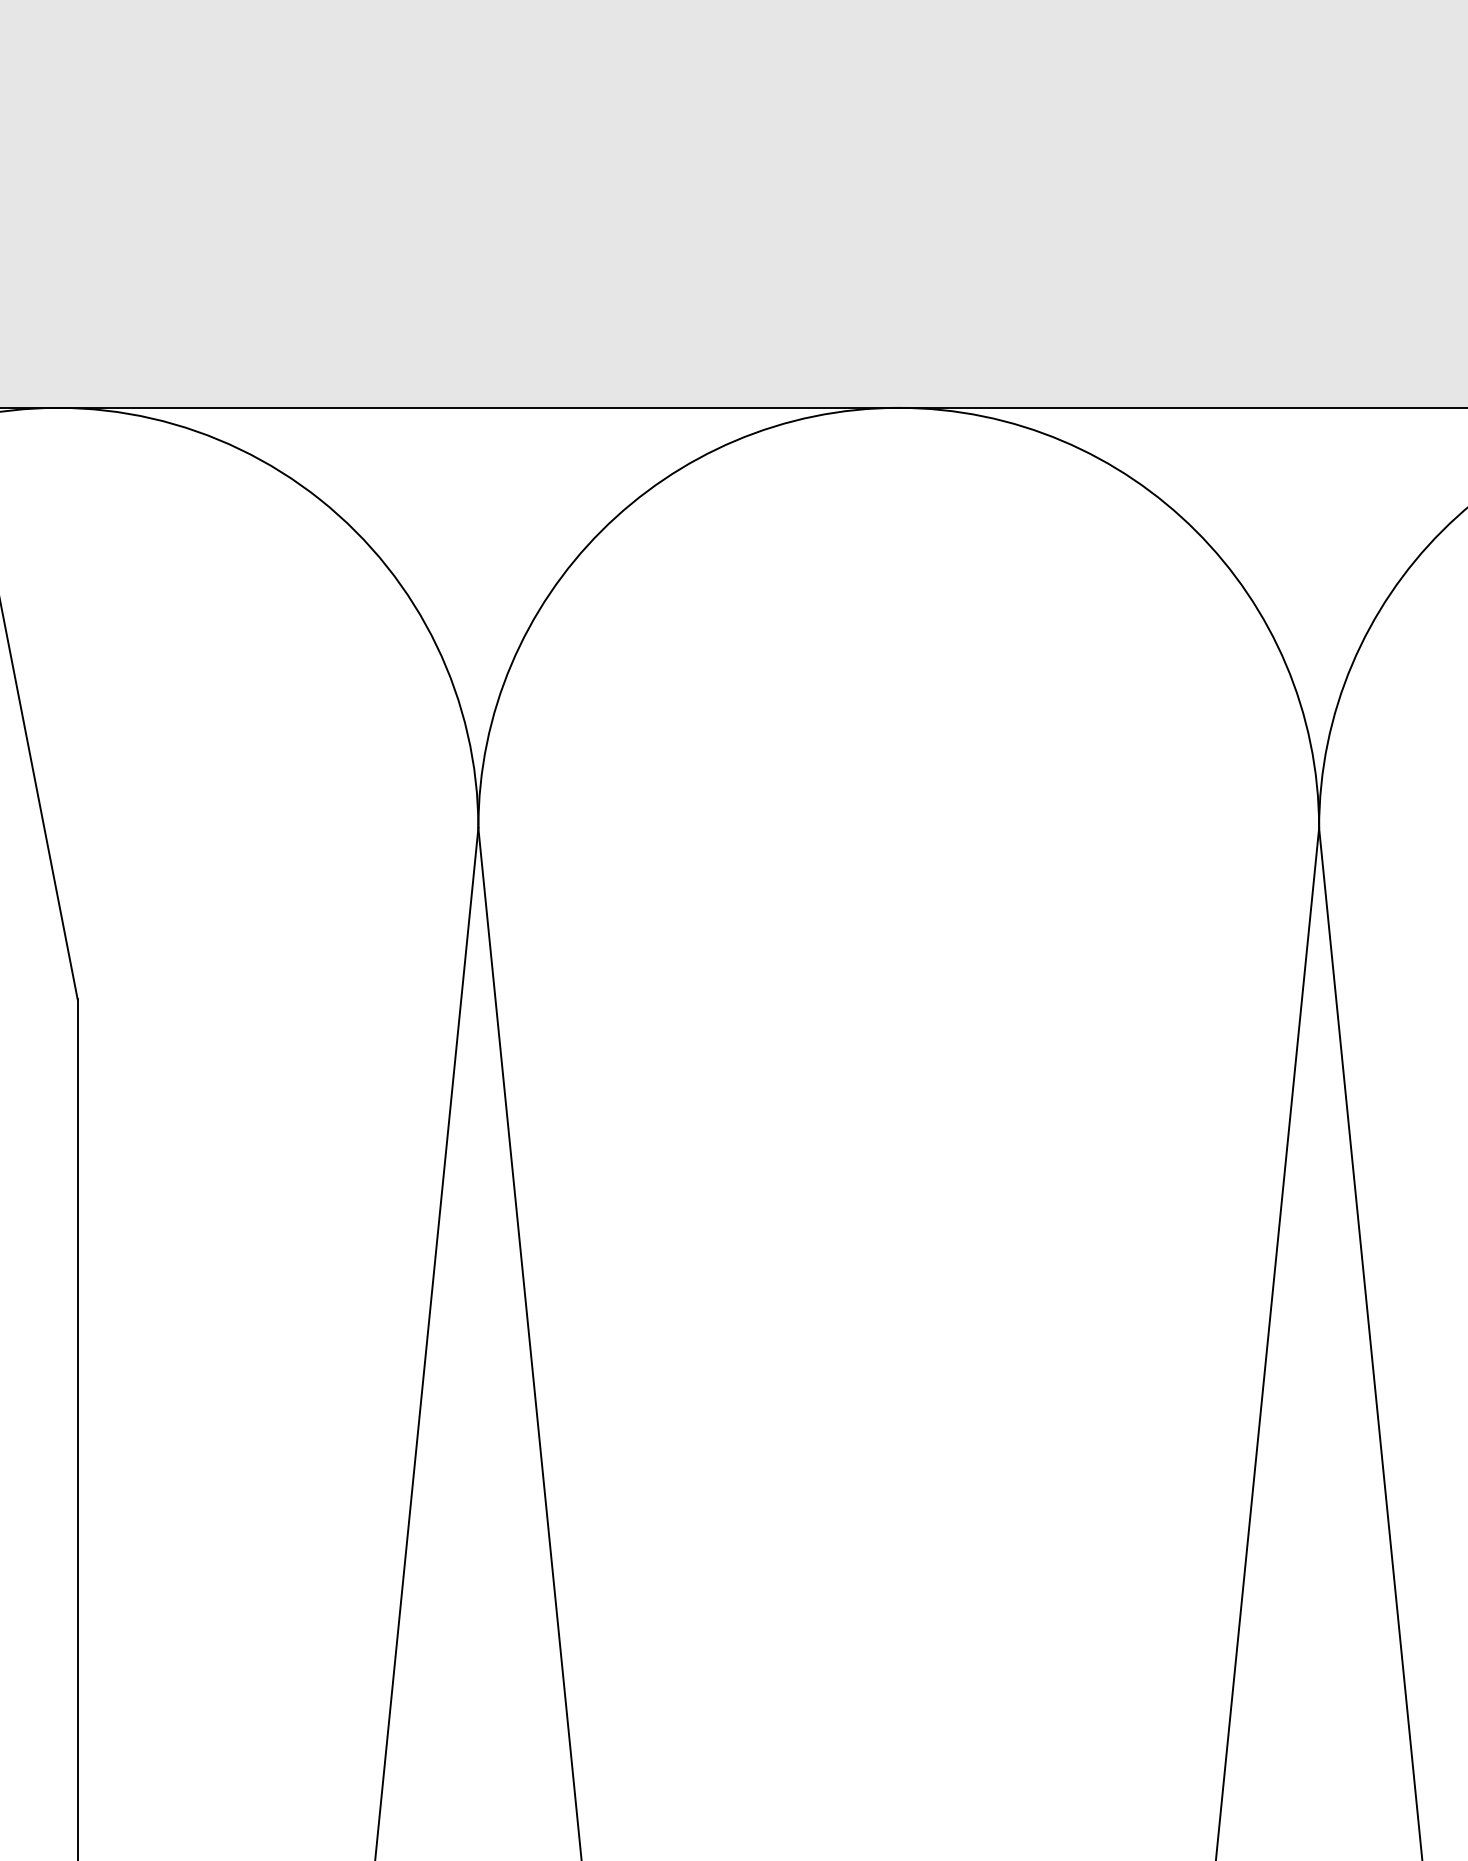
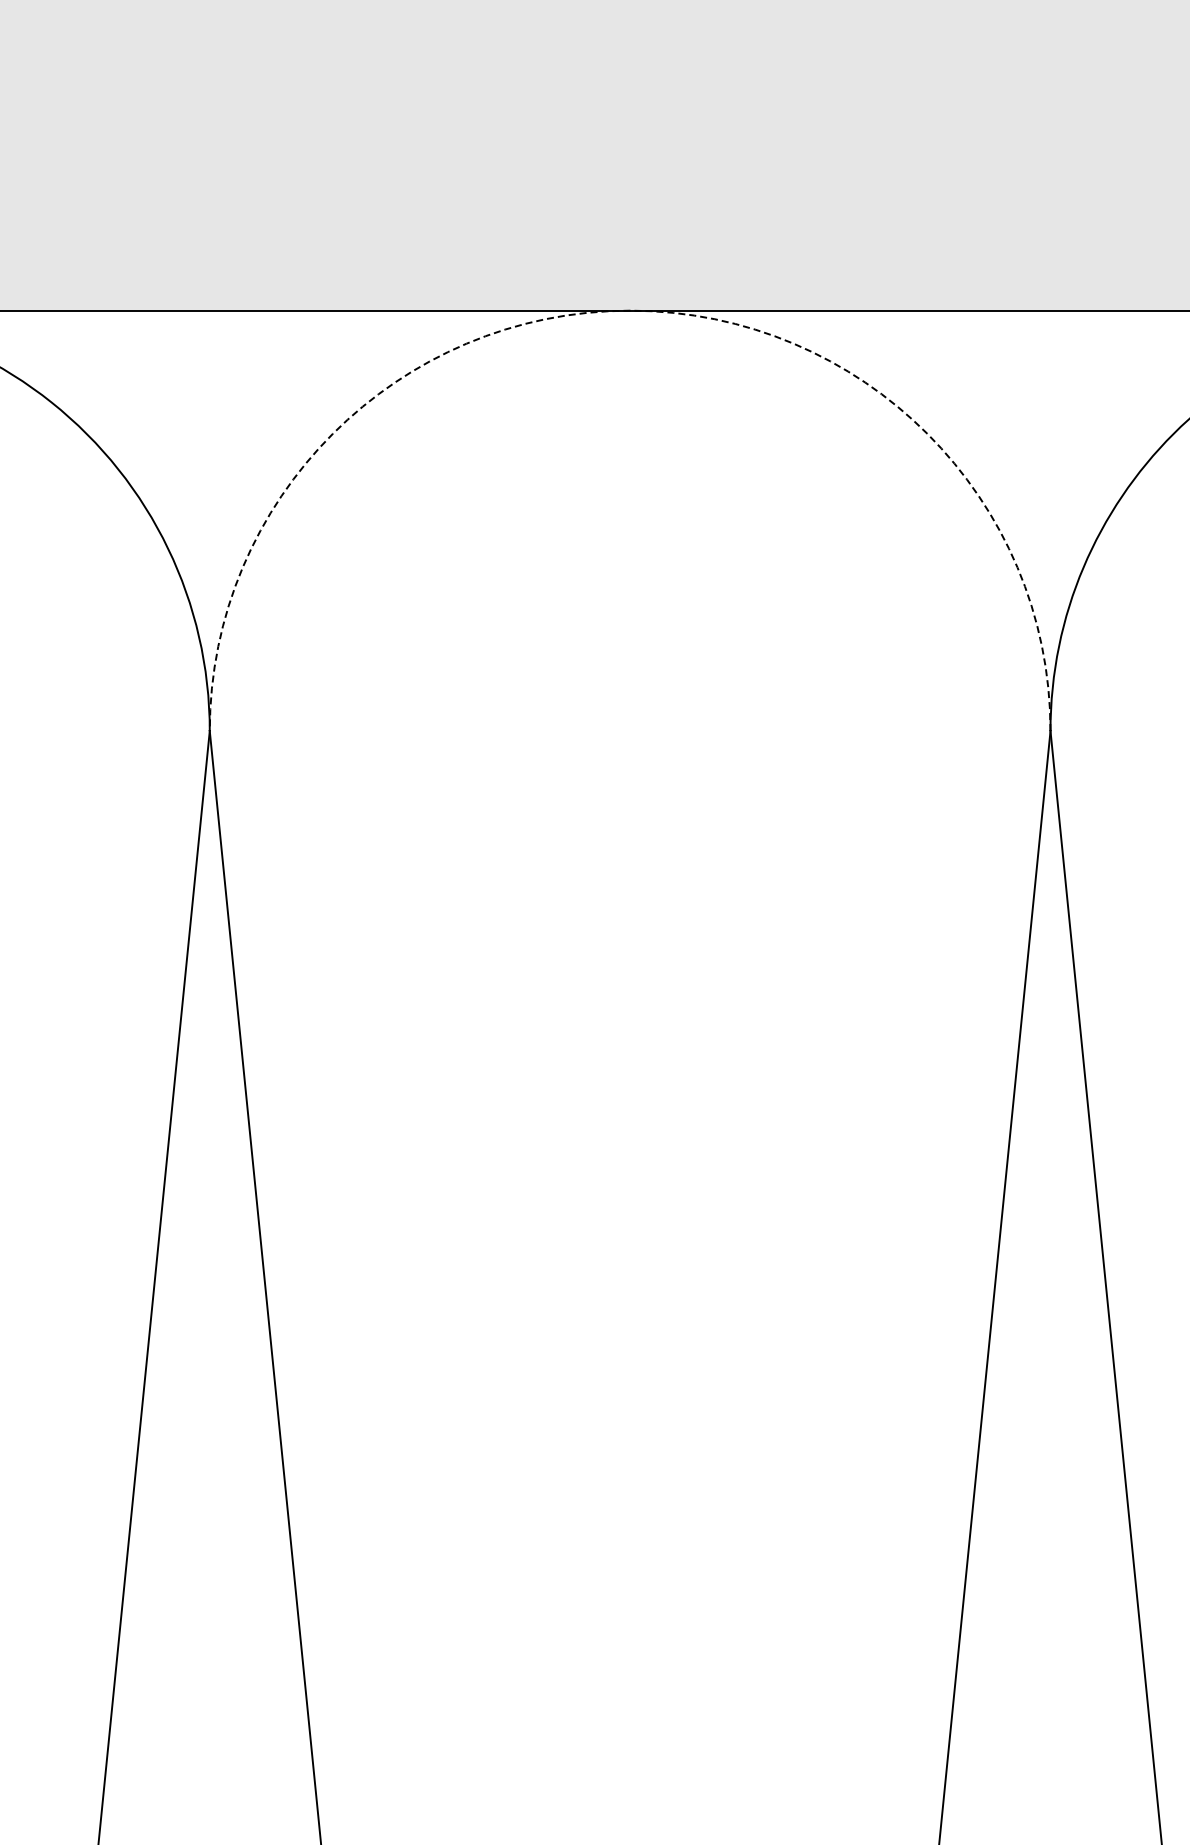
arc: (898, 407) -> (629, 310), solid -> dashed

